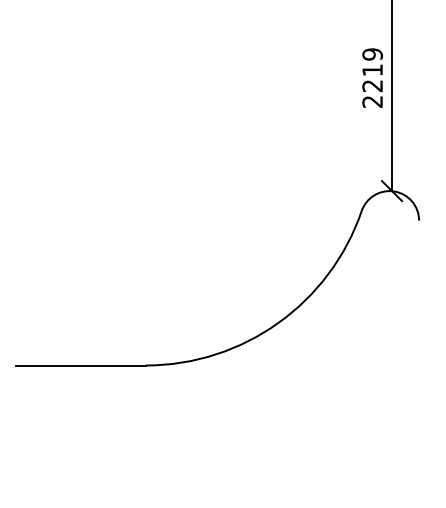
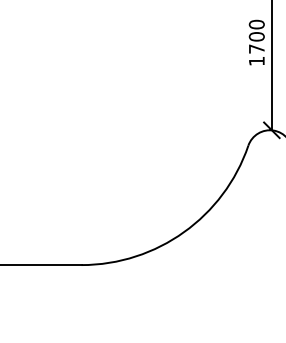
text: (372, 77) -> (256, 42), 2219 -> 1700

